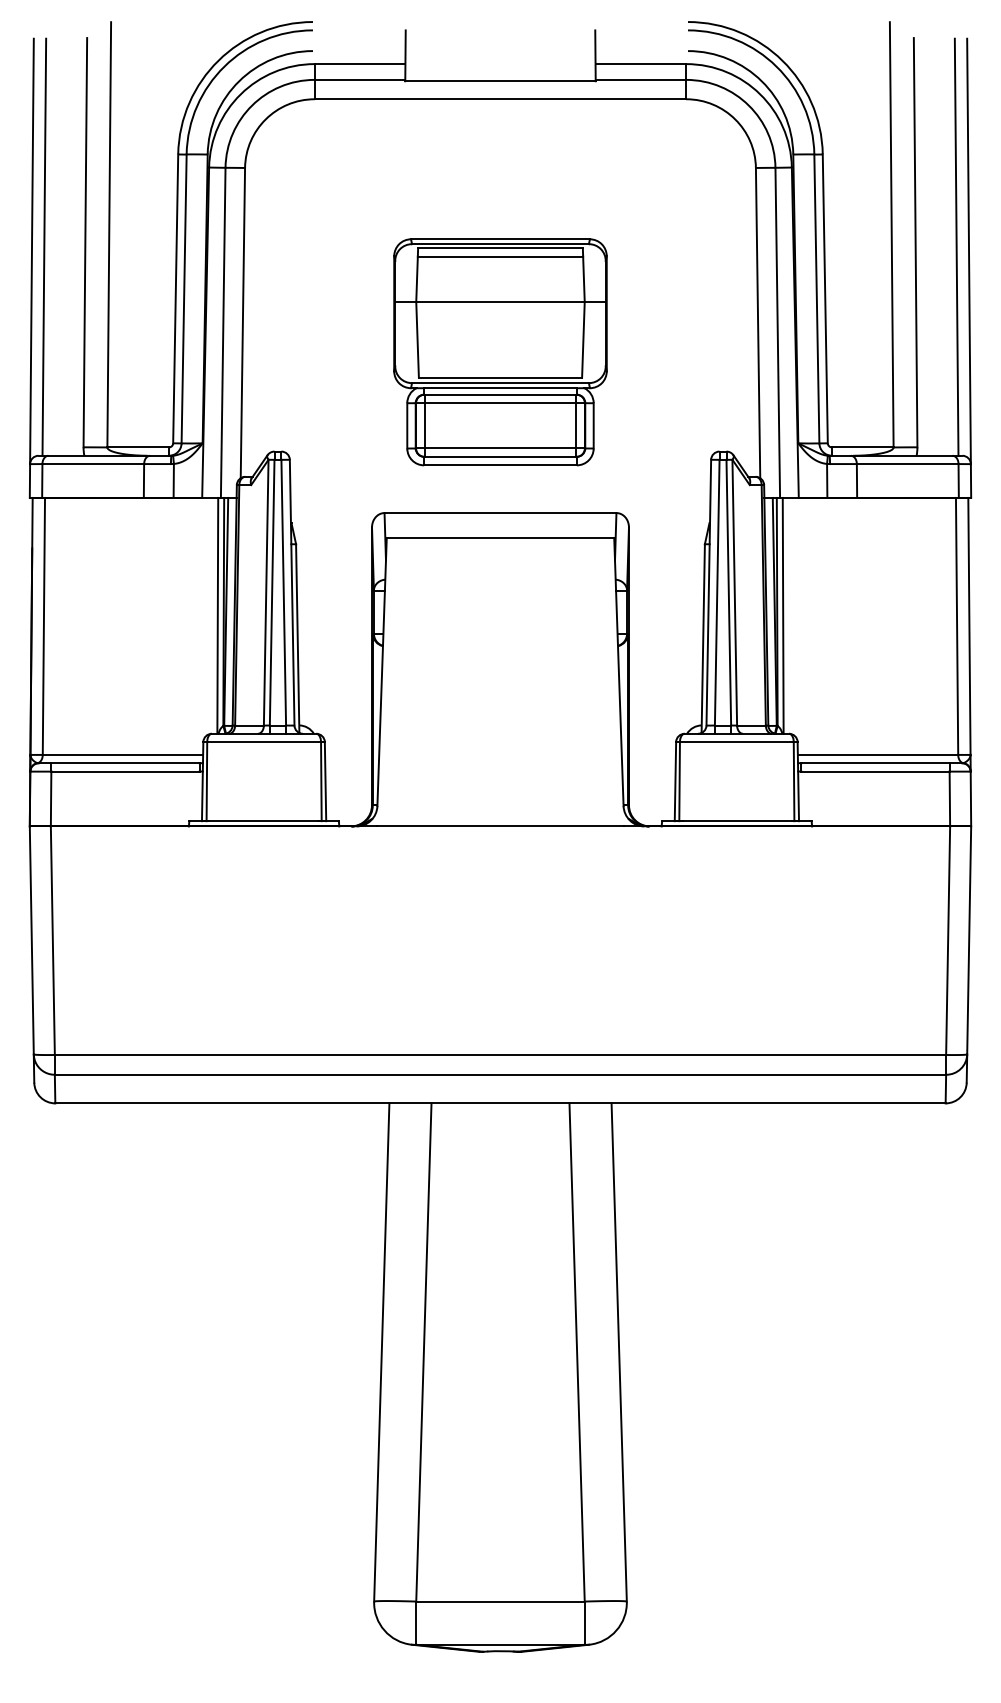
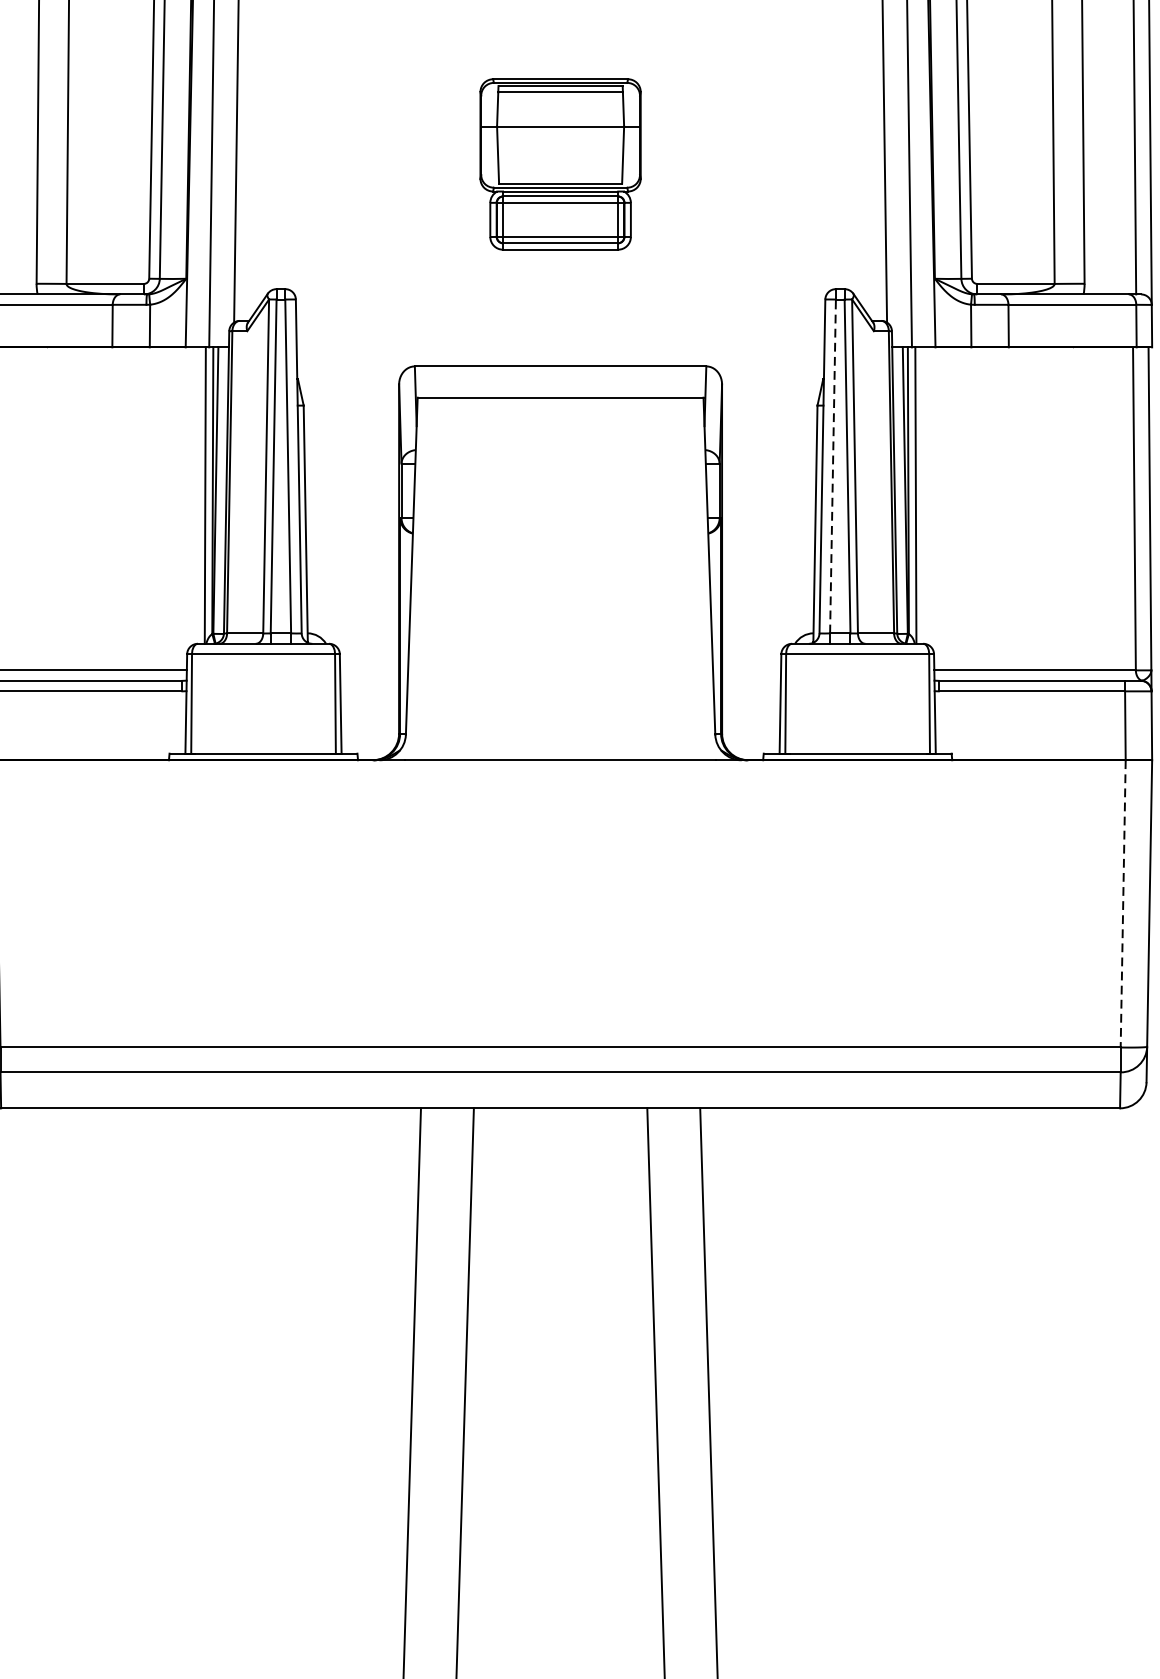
part: (500, 352) -> (560, 164), size x0.6
line: (717, 592) -> (833, 466), solid -> dashed
line: (948, 941) -> (1123, 904), solid -> dashed

